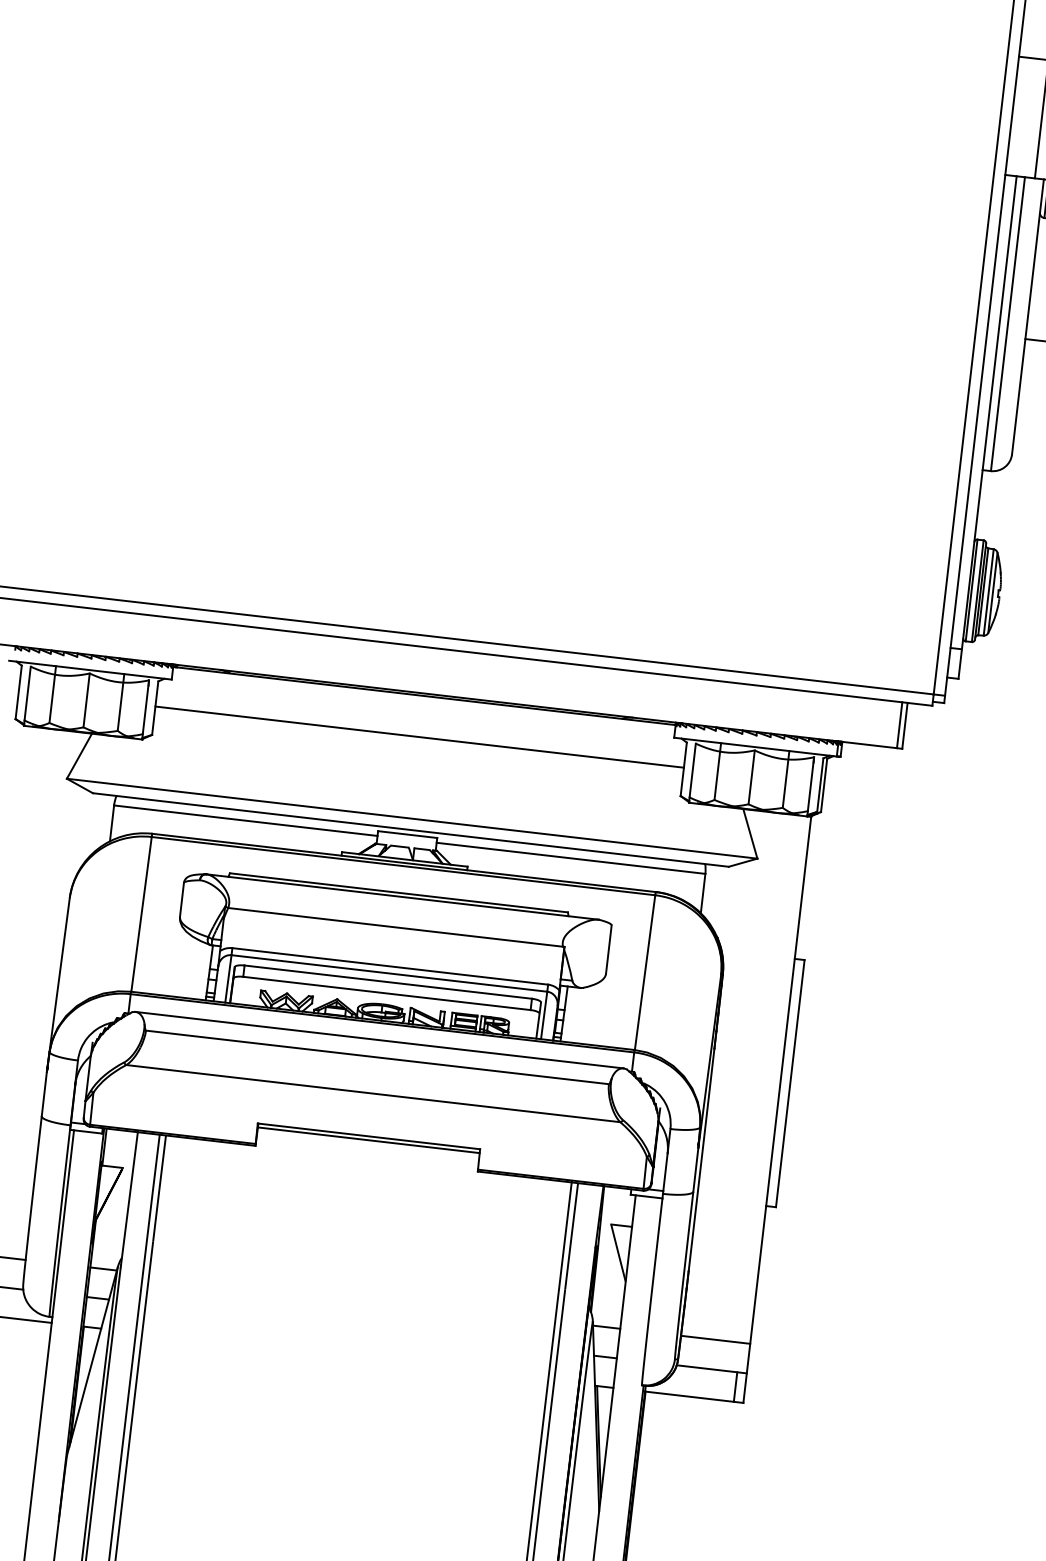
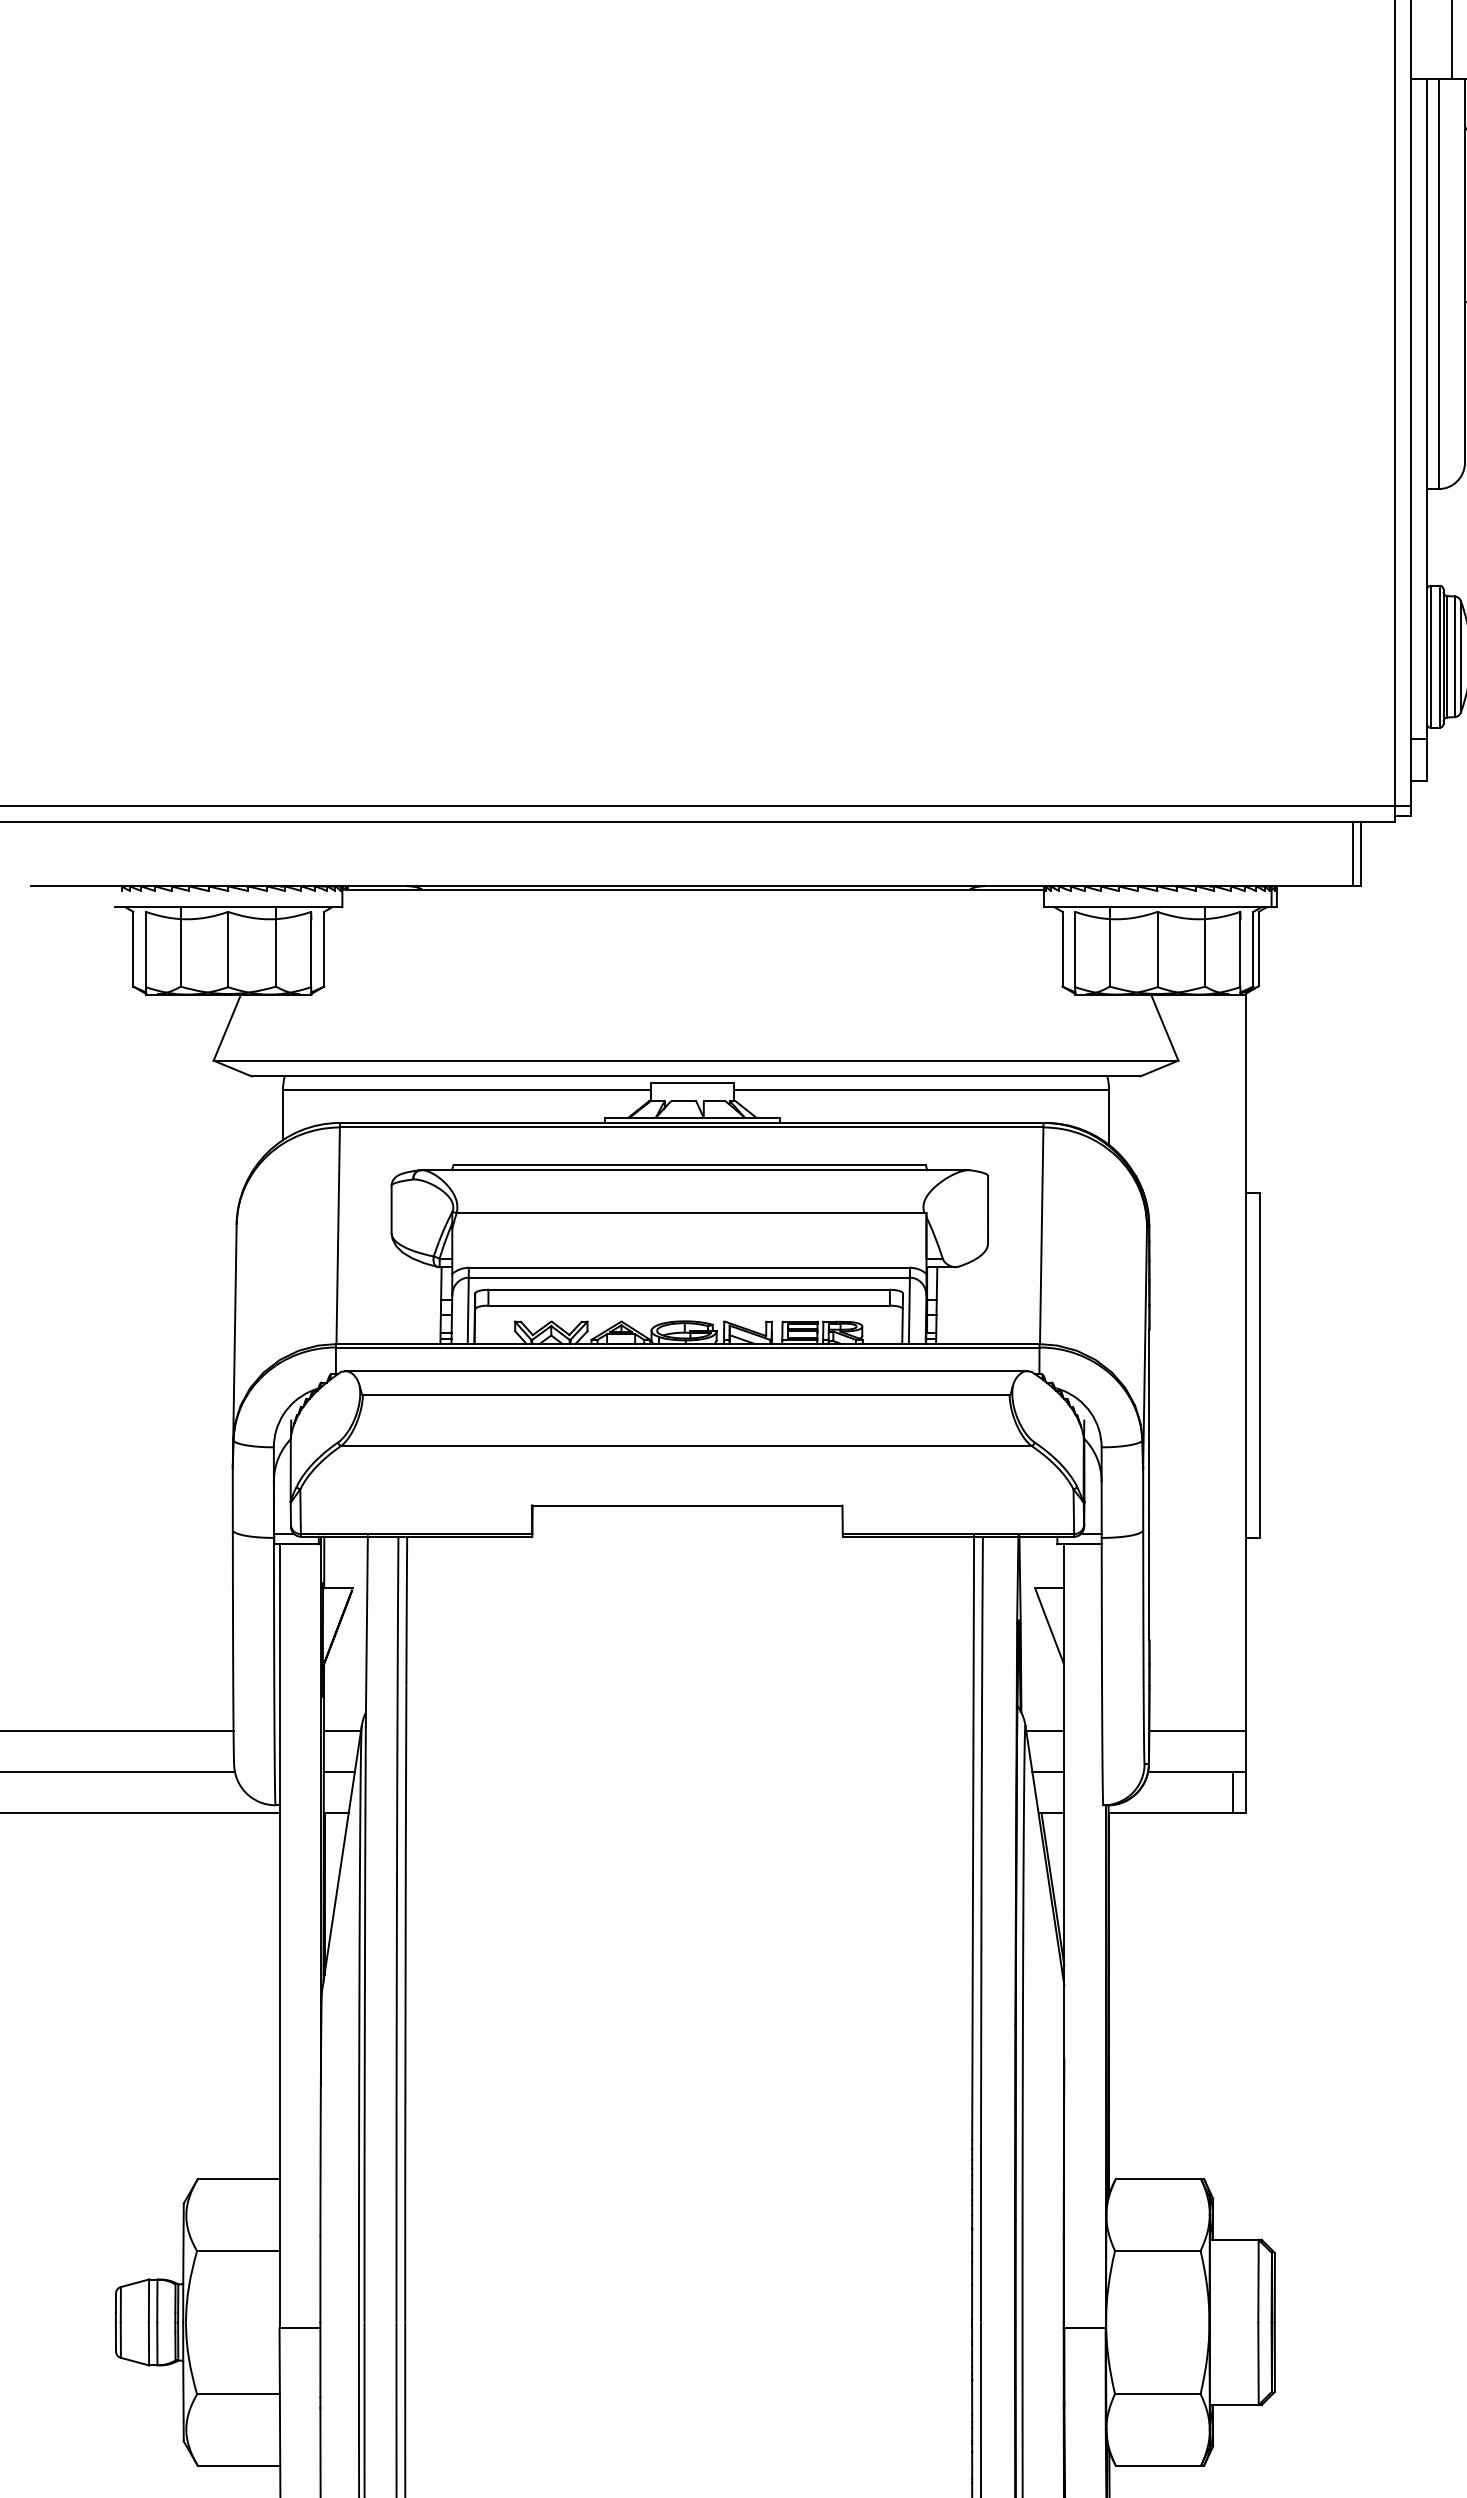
line: (419, 737) -> (693, 947), removed
line: (368, 1139) -> (687, 1510), removed

